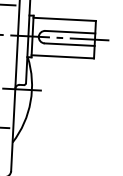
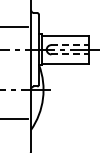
line: (70, 32) -> (70, 45), solid -> dashed
line: (70, 44) -> (70, 54), solid -> dashed

